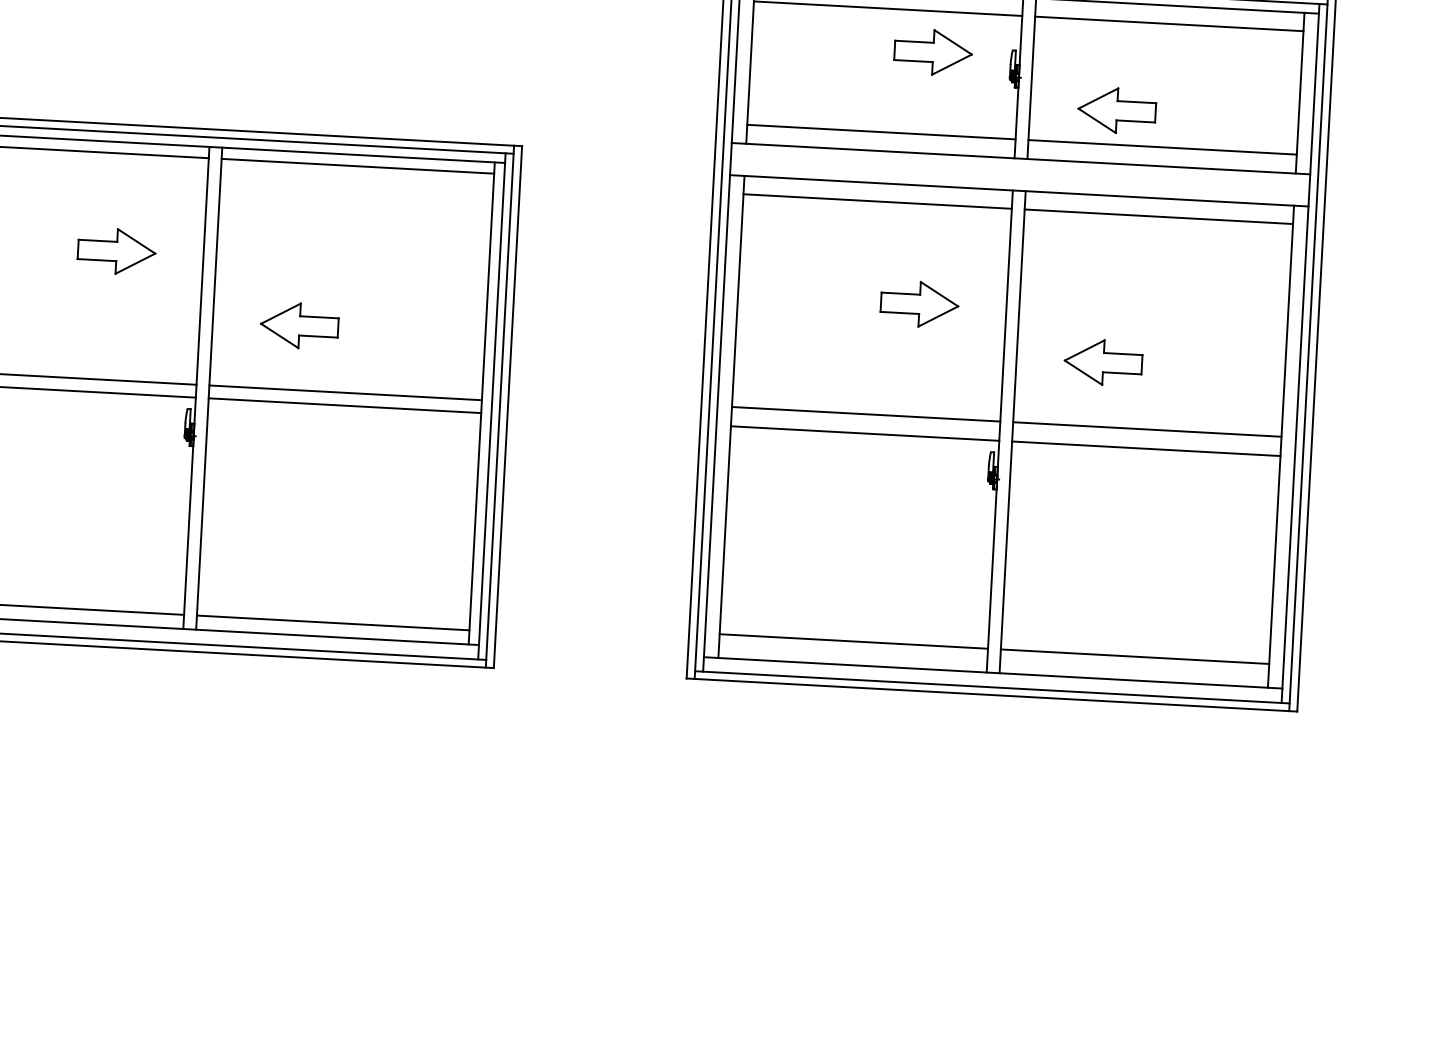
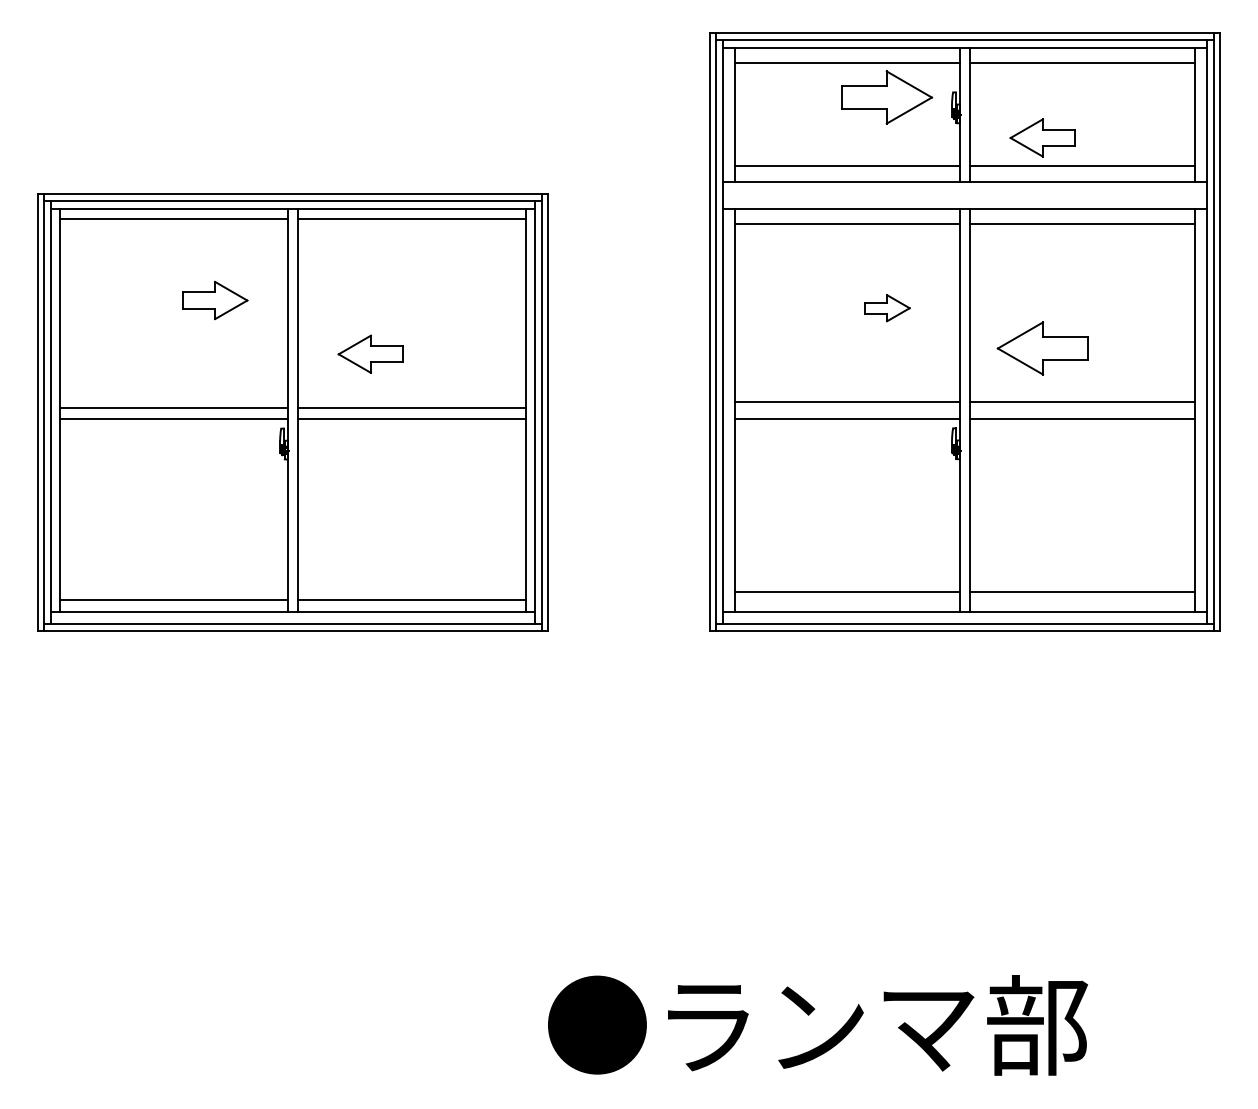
part: (933, 52) -> (887, 97), size x1.4
part: (920, 303) -> (887, 307), size x0.7
part: (1102, 362) -> (1042, 348), size x1.4

